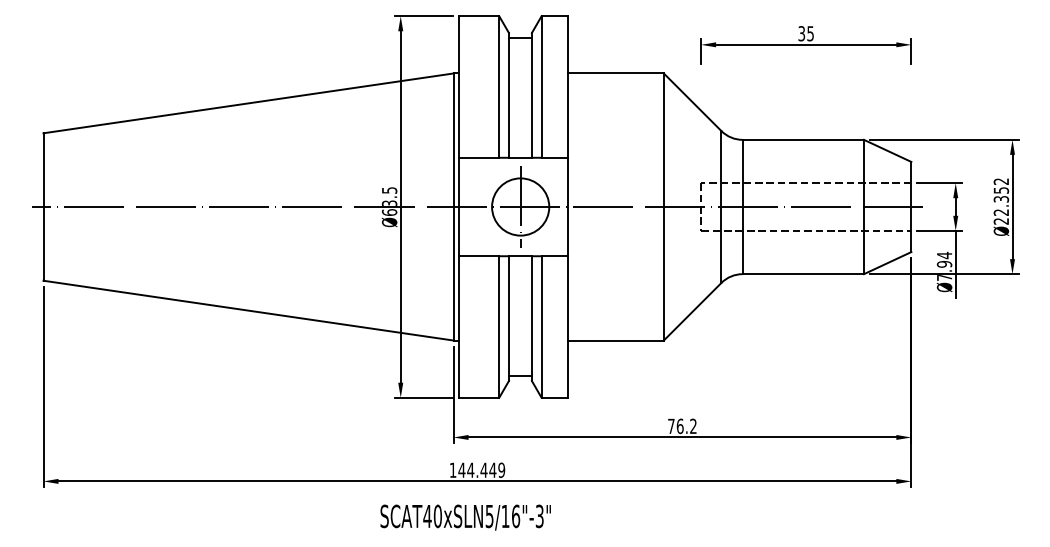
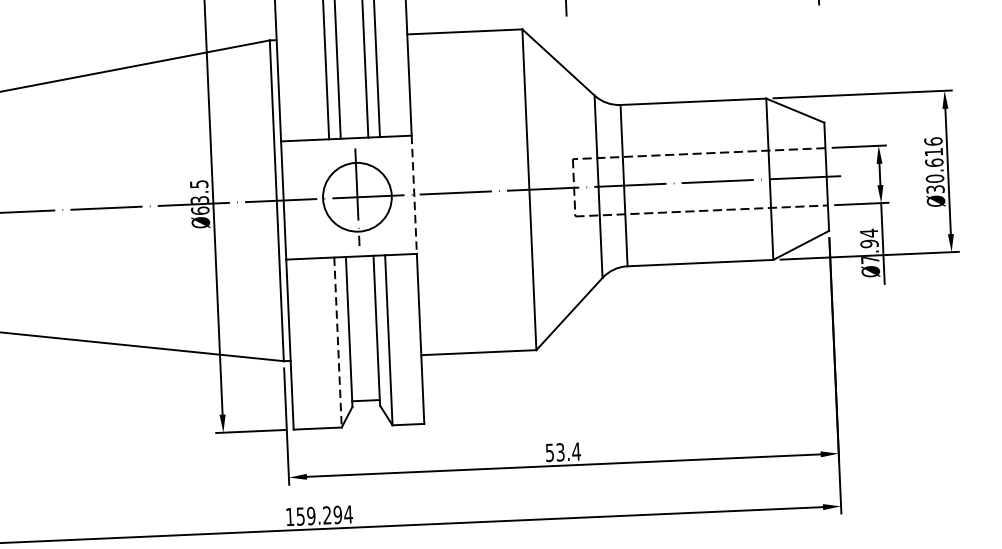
text: (1001, 201) -> (934, 165), Ø22.352 -> Ø30.616
line: (568, 207) -> (414, 195), solid -> dashed
line: (499, 327) -> (338, 343), solid -> dashed
text: (682, 426) -> (563, 452), 76.2 -> 53.4
text: (481, 469) -> (324, 514), 144.449 -> 159.294

